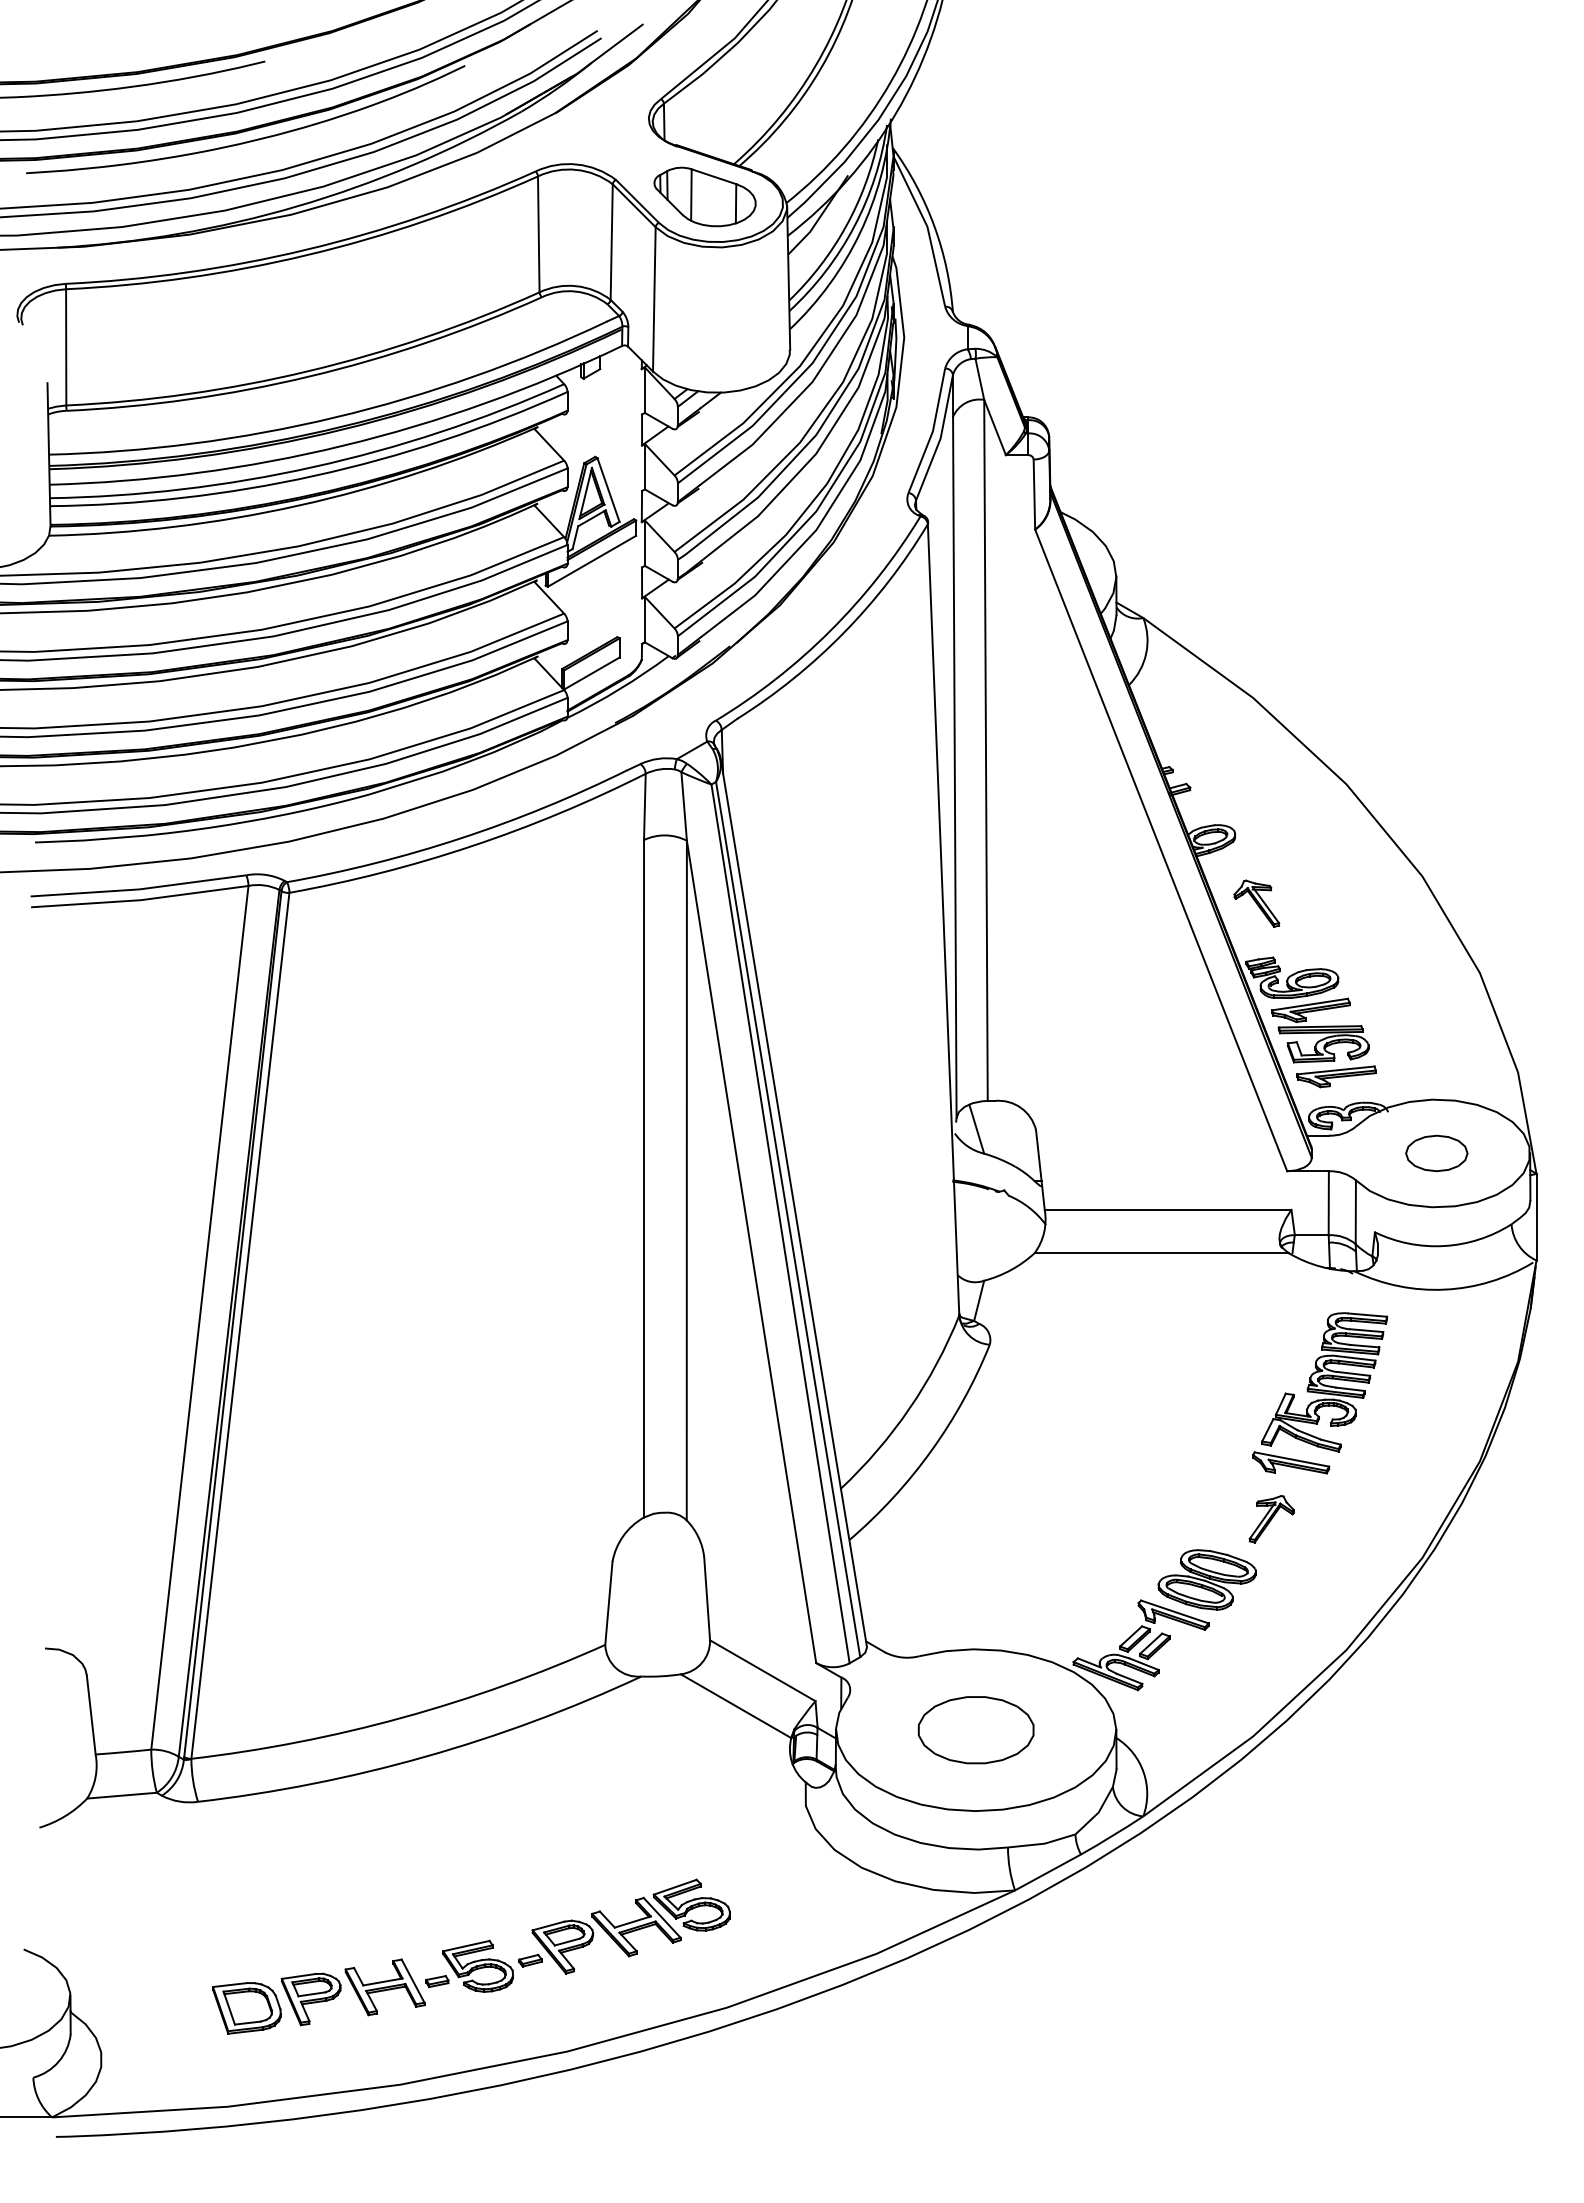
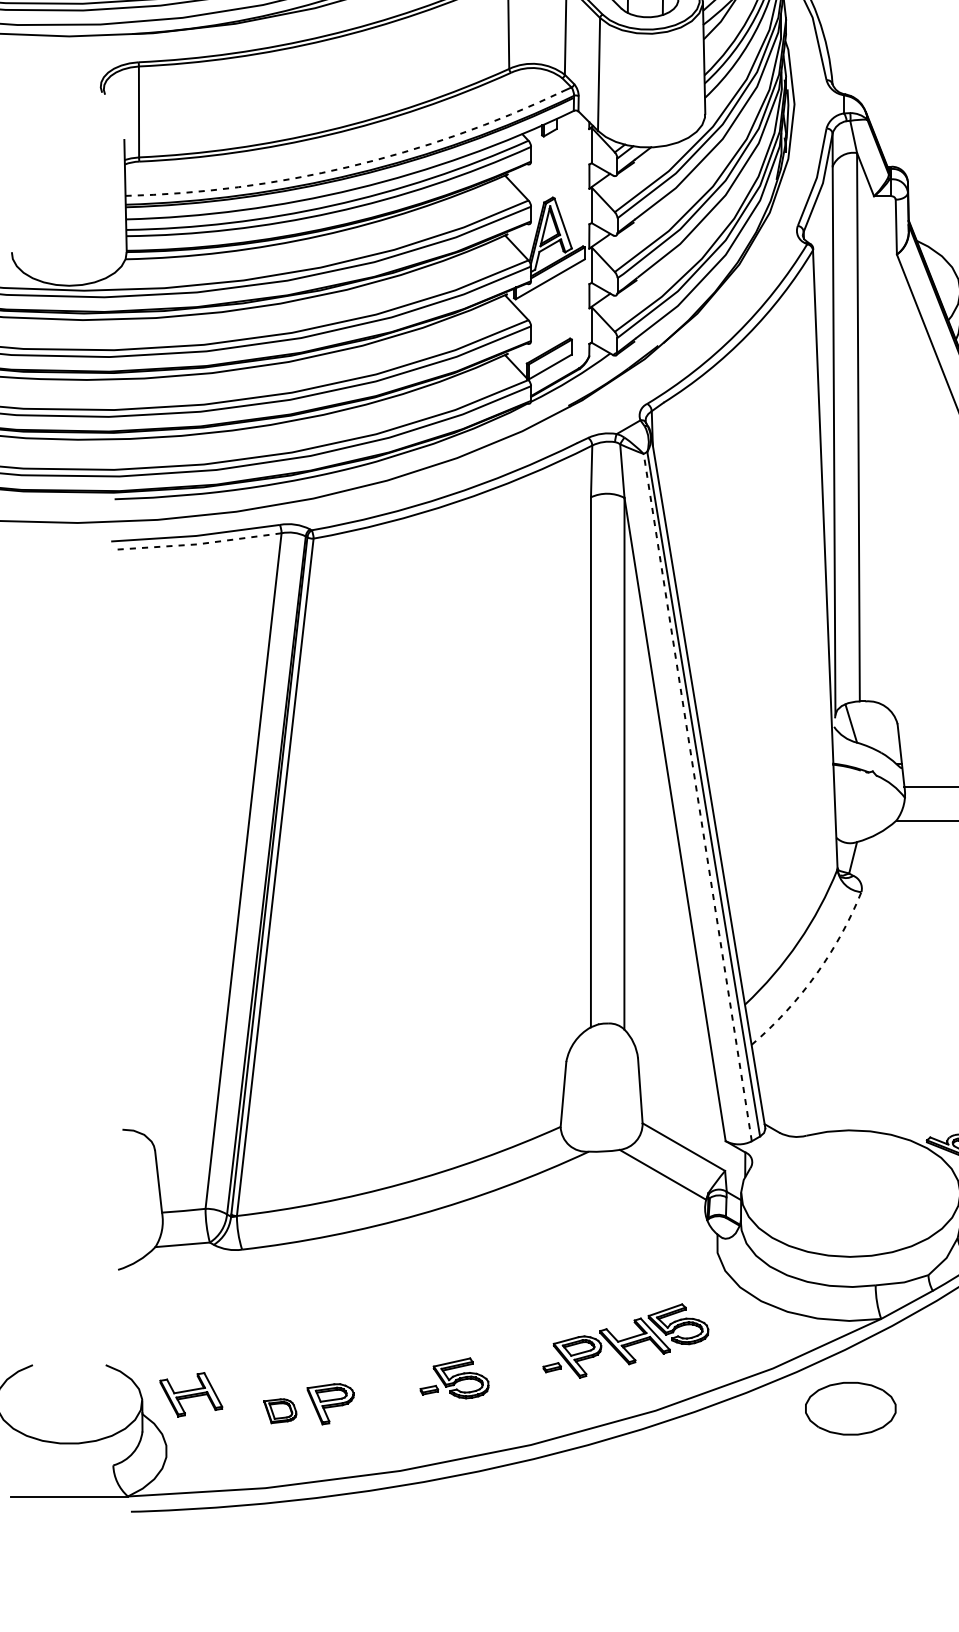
arc: (335, 417) -> (349, 166), solid -> dashed
line: (140, 900) -> (197, 544), solid -> dashed
line: (780, 1223) -> (697, 797), solid -> dashed
arc: (931, 1450) -> (815, 974), solid -> dashed
part: (975, 1730) -> (850, 1408), moved
part: (624, 1926) -> (625, 1340), moved
part: (384, 1987) -> (190, 1394), moved
part: (246, 2008) -> (280, 1411), size x0.6

